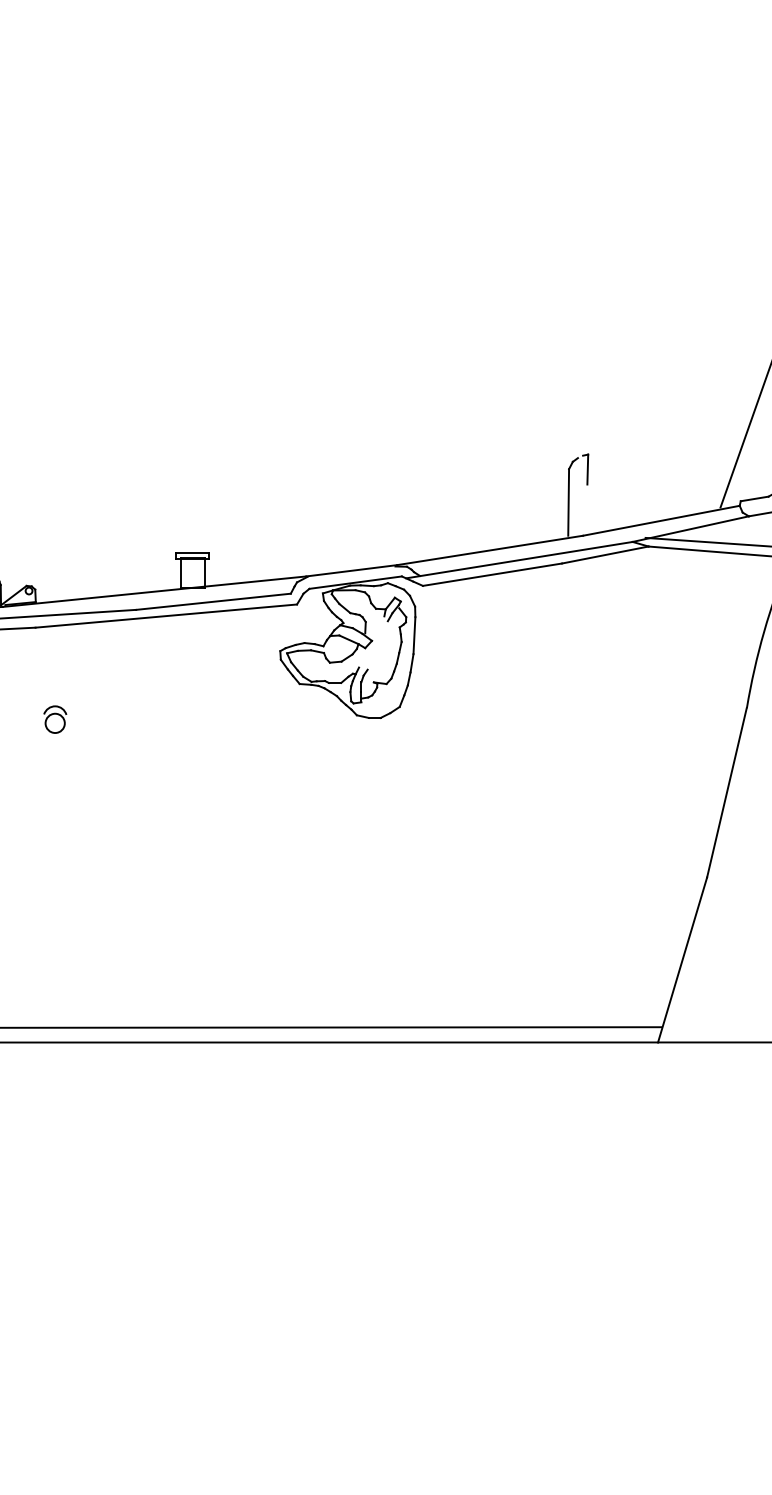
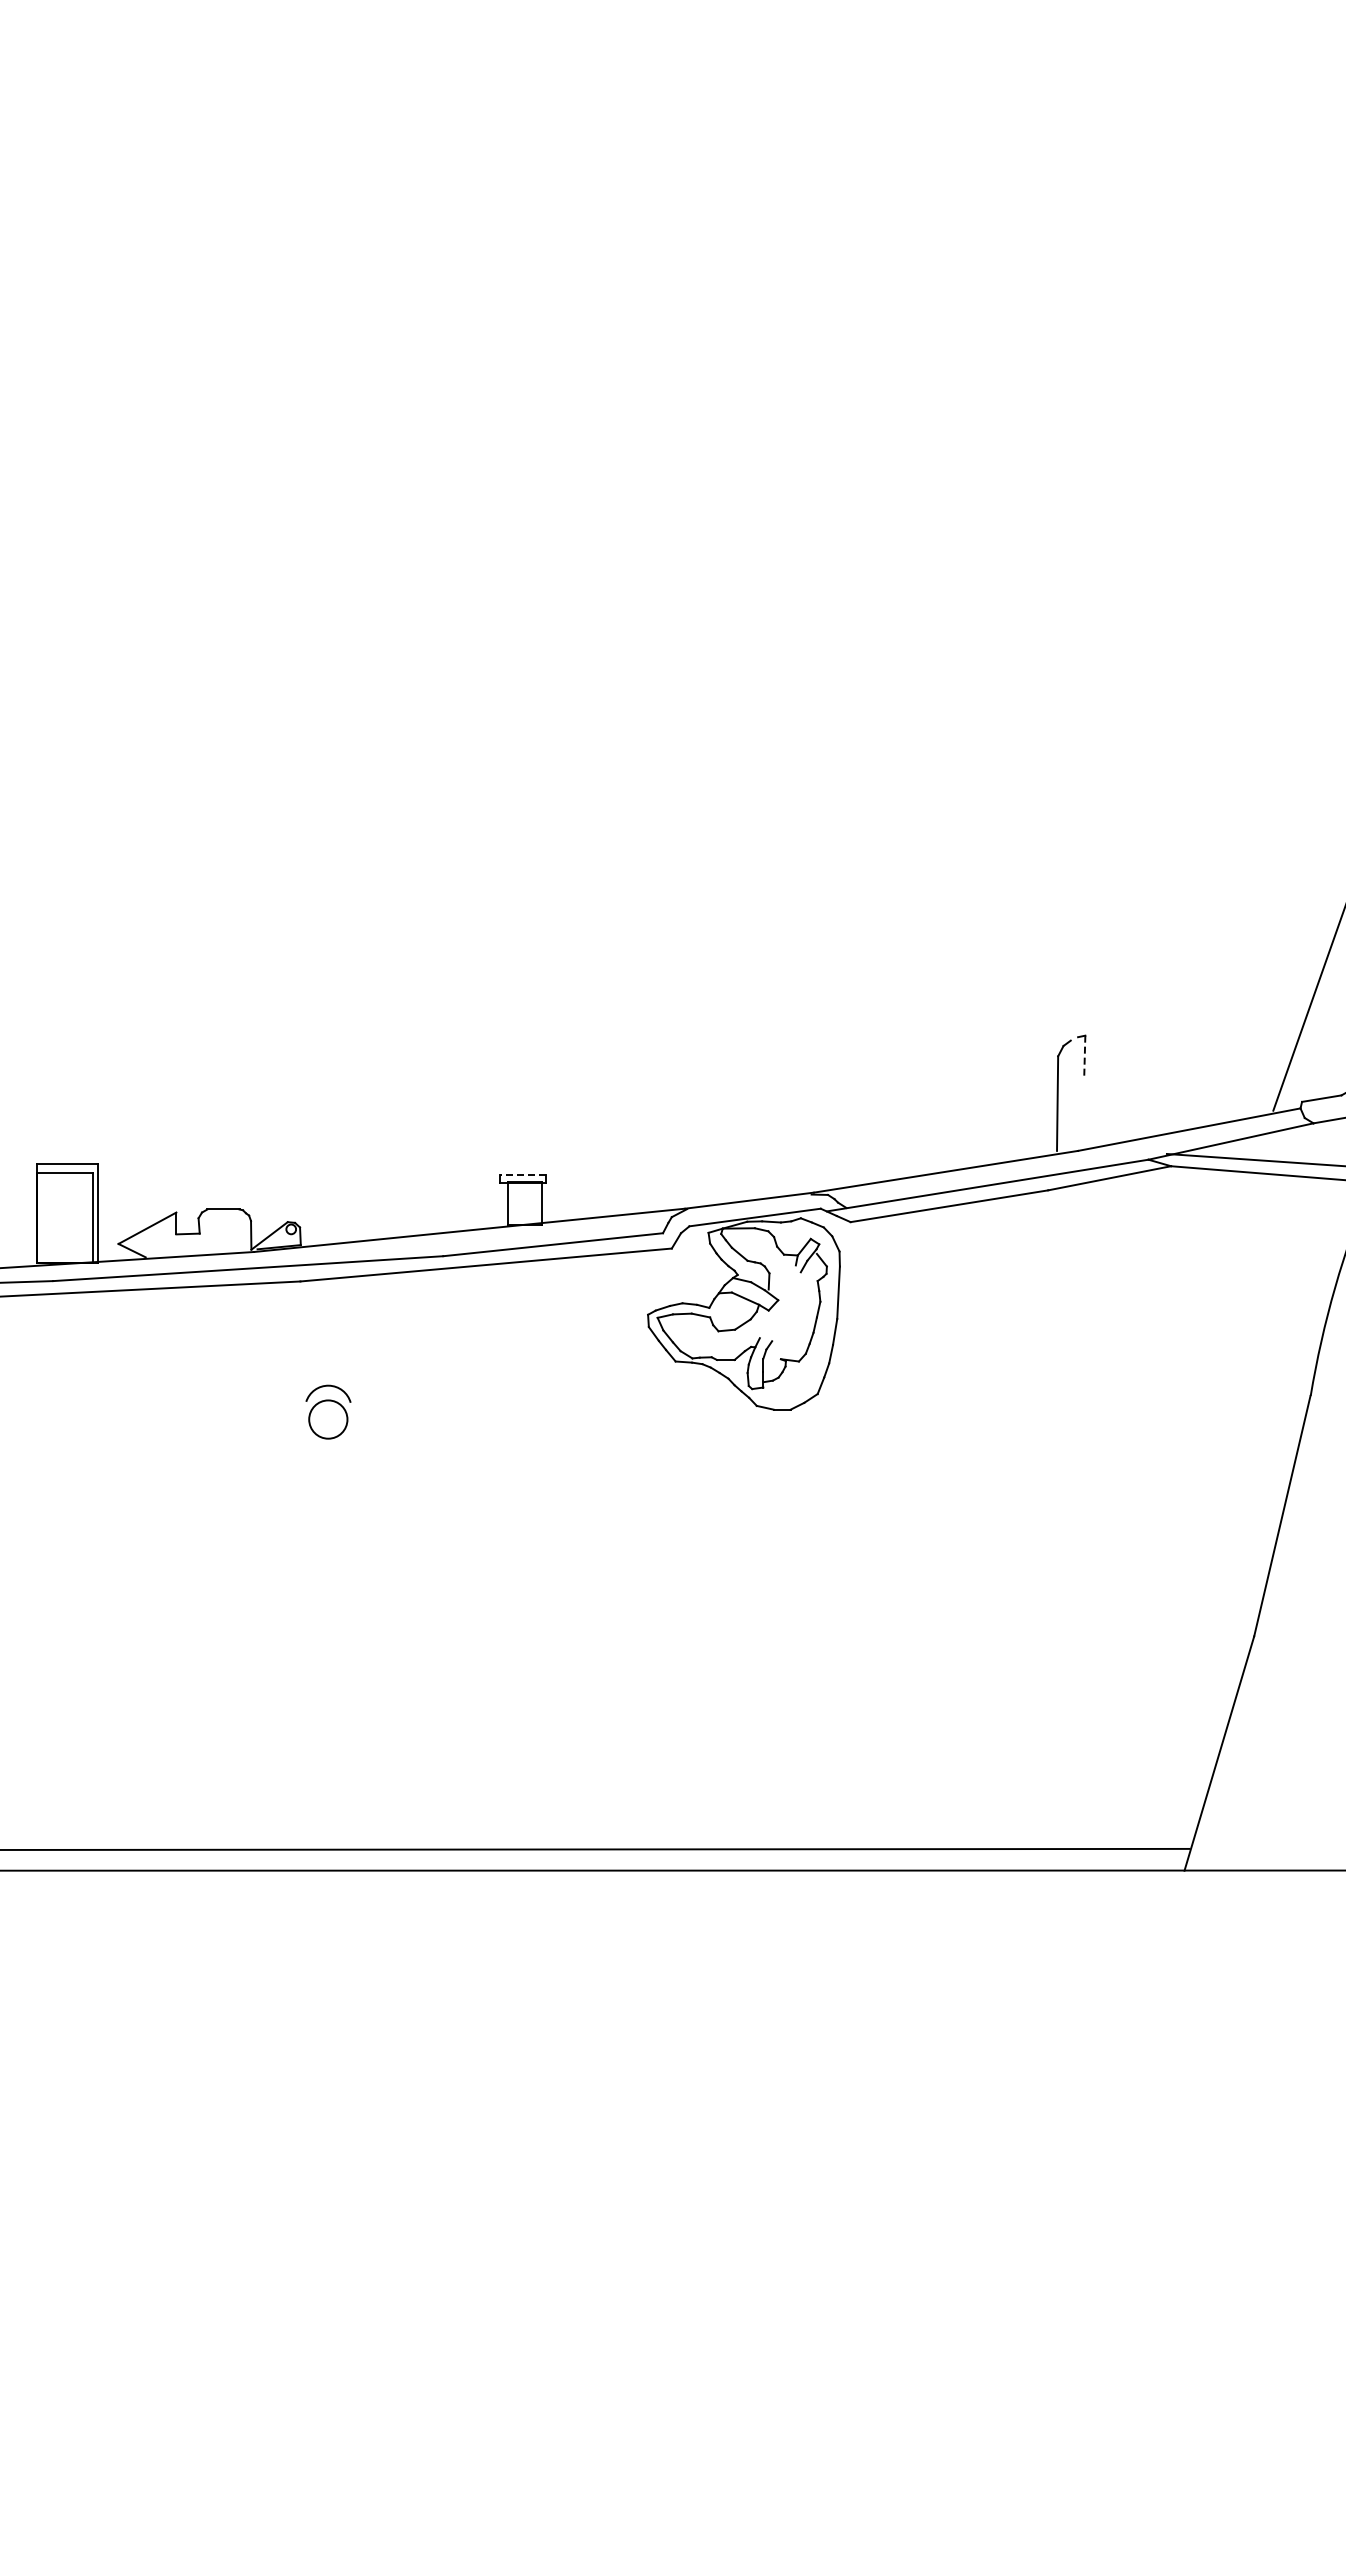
line: (587, 469) -> (1084, 1057), solid -> dashed
line: (192, 553) -> (523, 1175), solid -> dashed
part: (55, 719) -> (328, 1411), size x1.4

